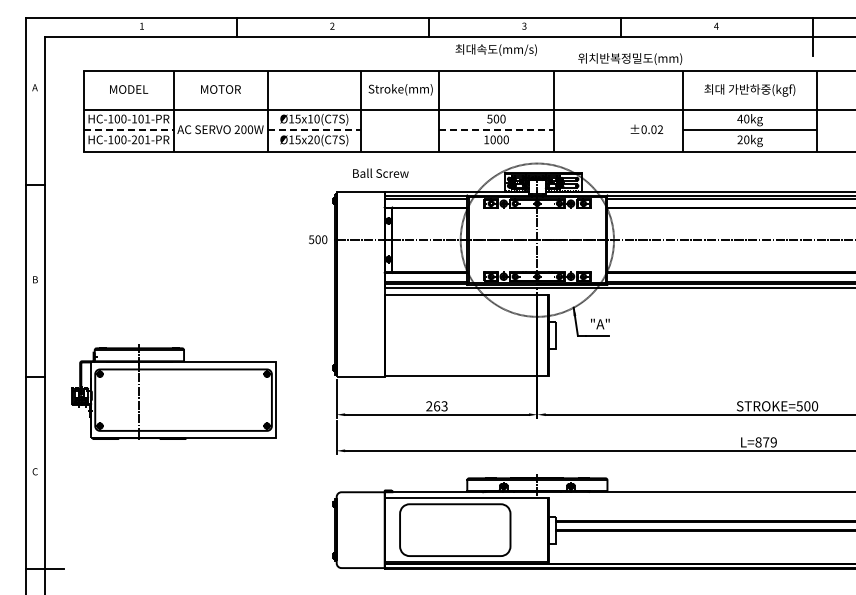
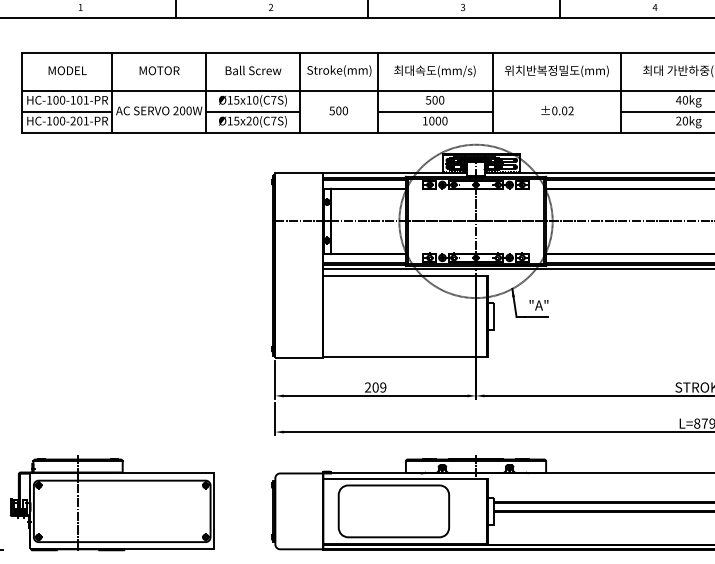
text: (495, 49) -> (434, 70), moved
text: (630, 58) -> (557, 70), moved
text: (646, 129) -> (557, 110), moved
line: (129, 130) -> (68, 111), dashed -> solid
line: (314, 130) -> (253, 111), dashed -> solid
line: (496, 130) -> (435, 111), dashed -> solid
text: (380, 172) -> (253, 69), moved
text: (318, 239) -> (339, 110), moved
part: (173, 391) -> (112, 502), moved
text: (440, 406) -> (379, 387), 263 -> 209

